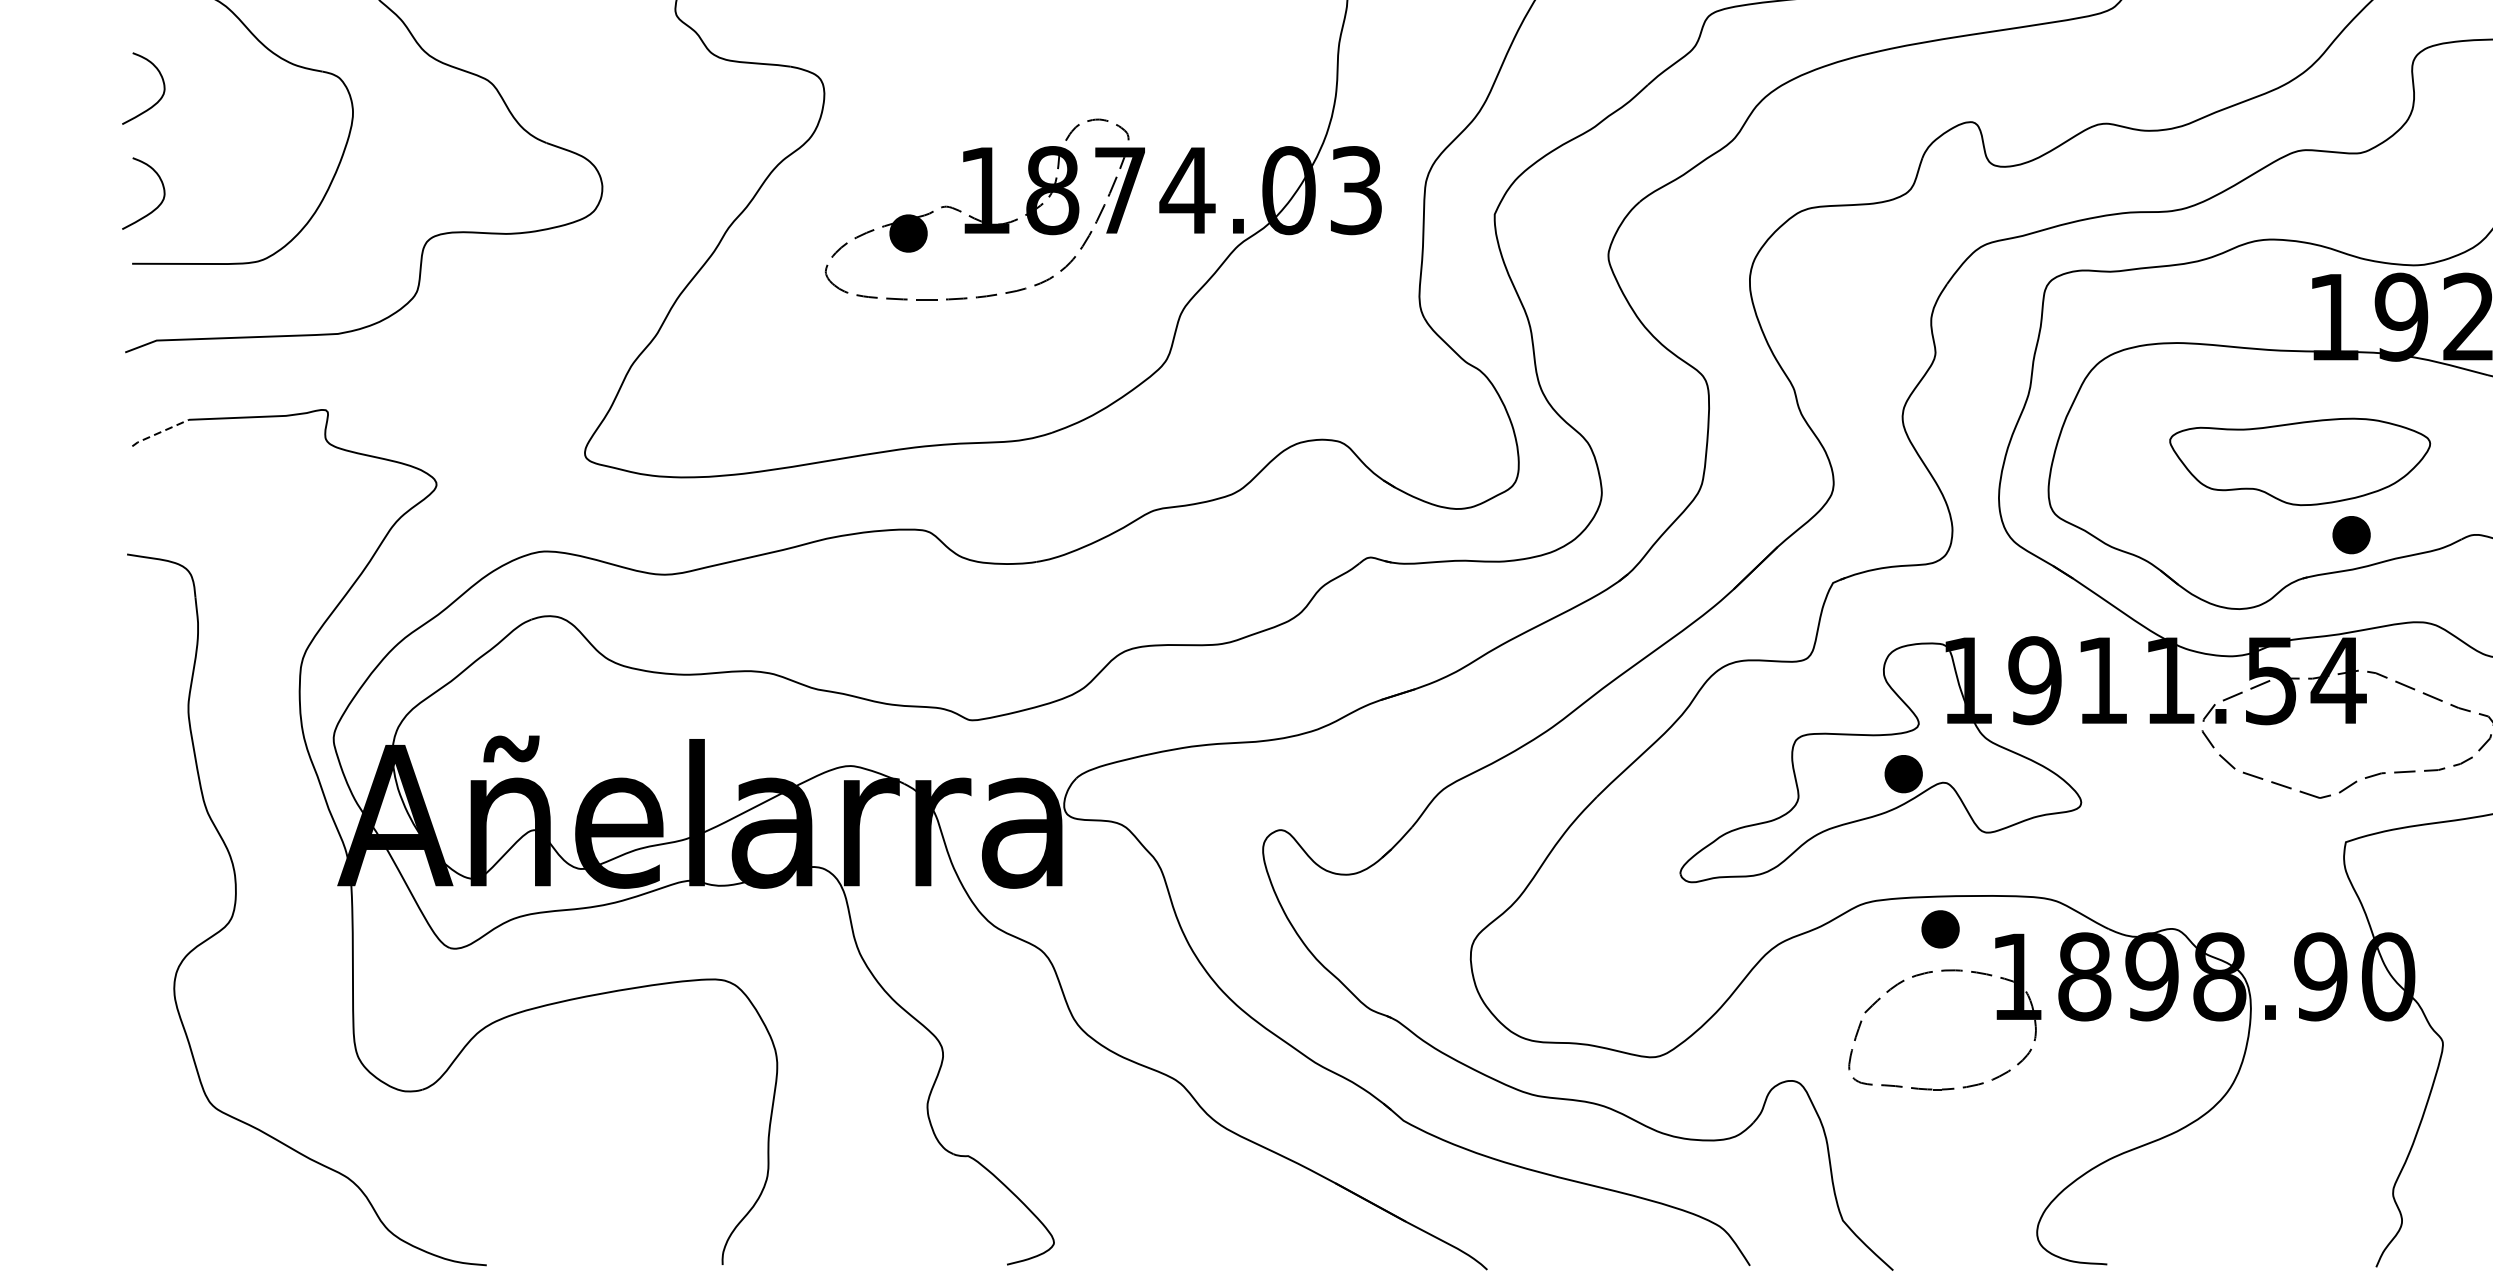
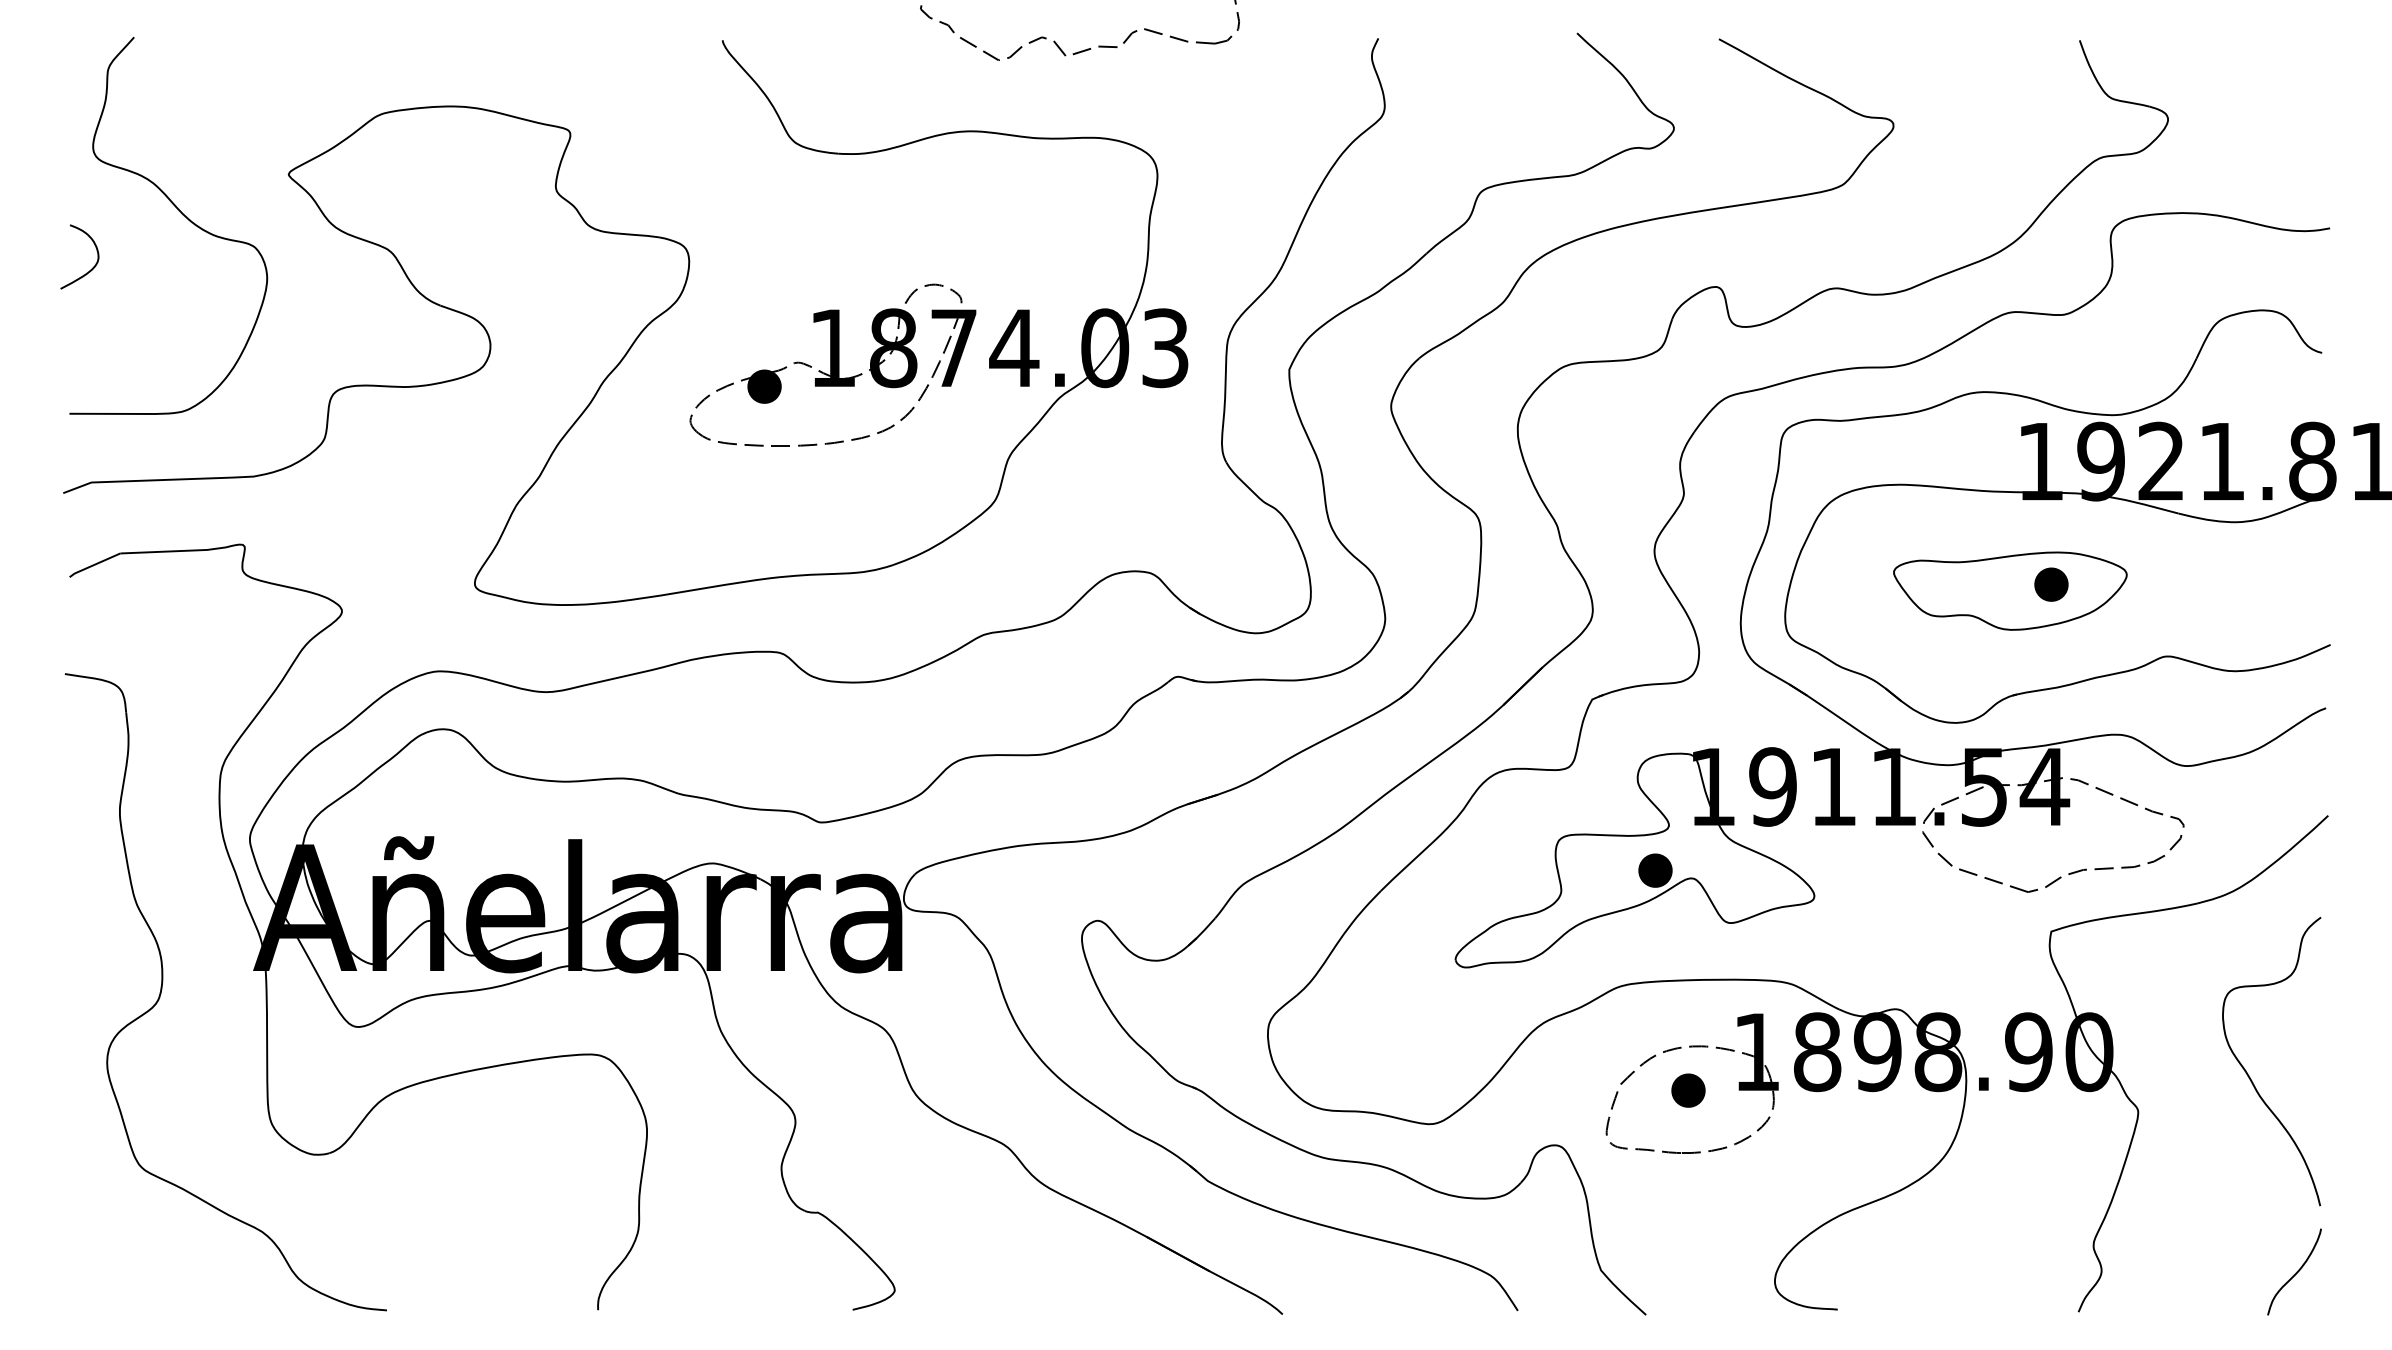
curve: (156, 206) -> (91, 362), removed
line: (158, 433) -> (93, 565), dashed -> solid
part: (2351, 534) -> (2051, 584), moved
part: (1940, 929) -> (1688, 1090), moved

